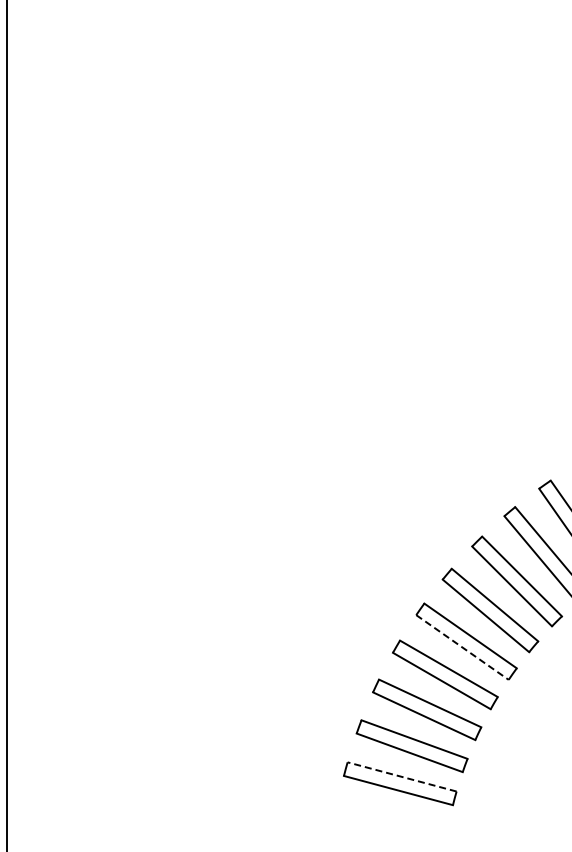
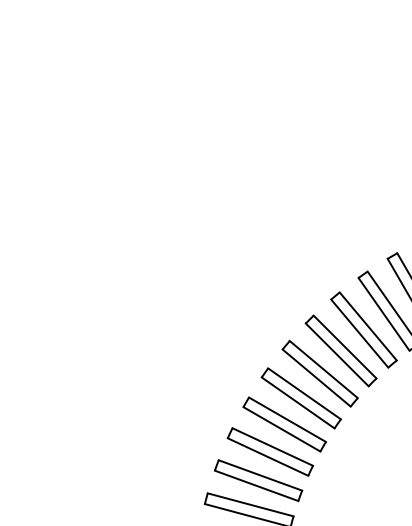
line: (462, 647) -> (298, 402), dashed -> solid
line: (401, 776) -> (250, 504), dashed -> solid

